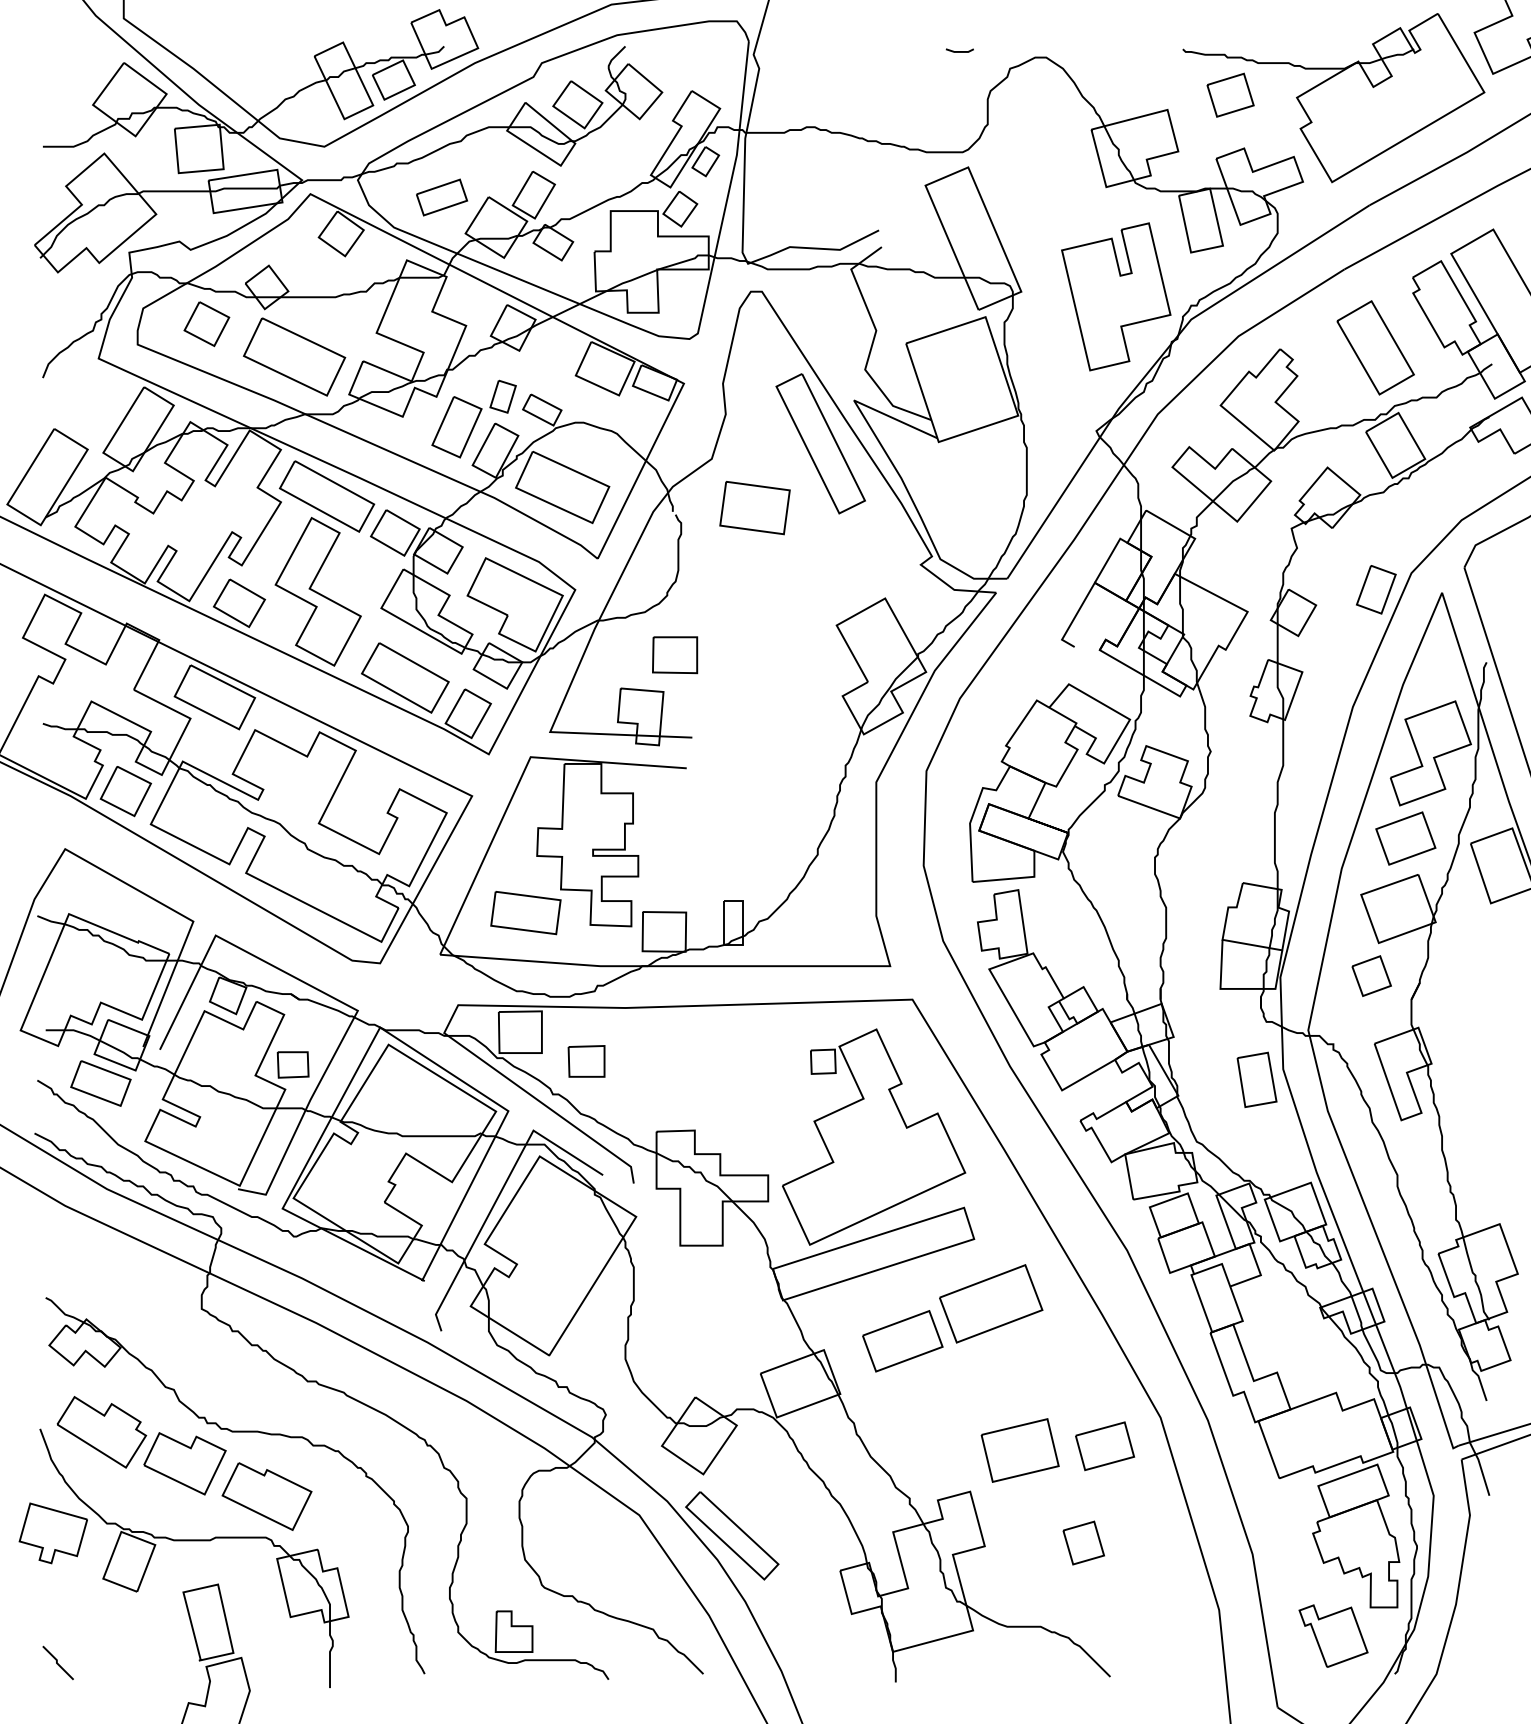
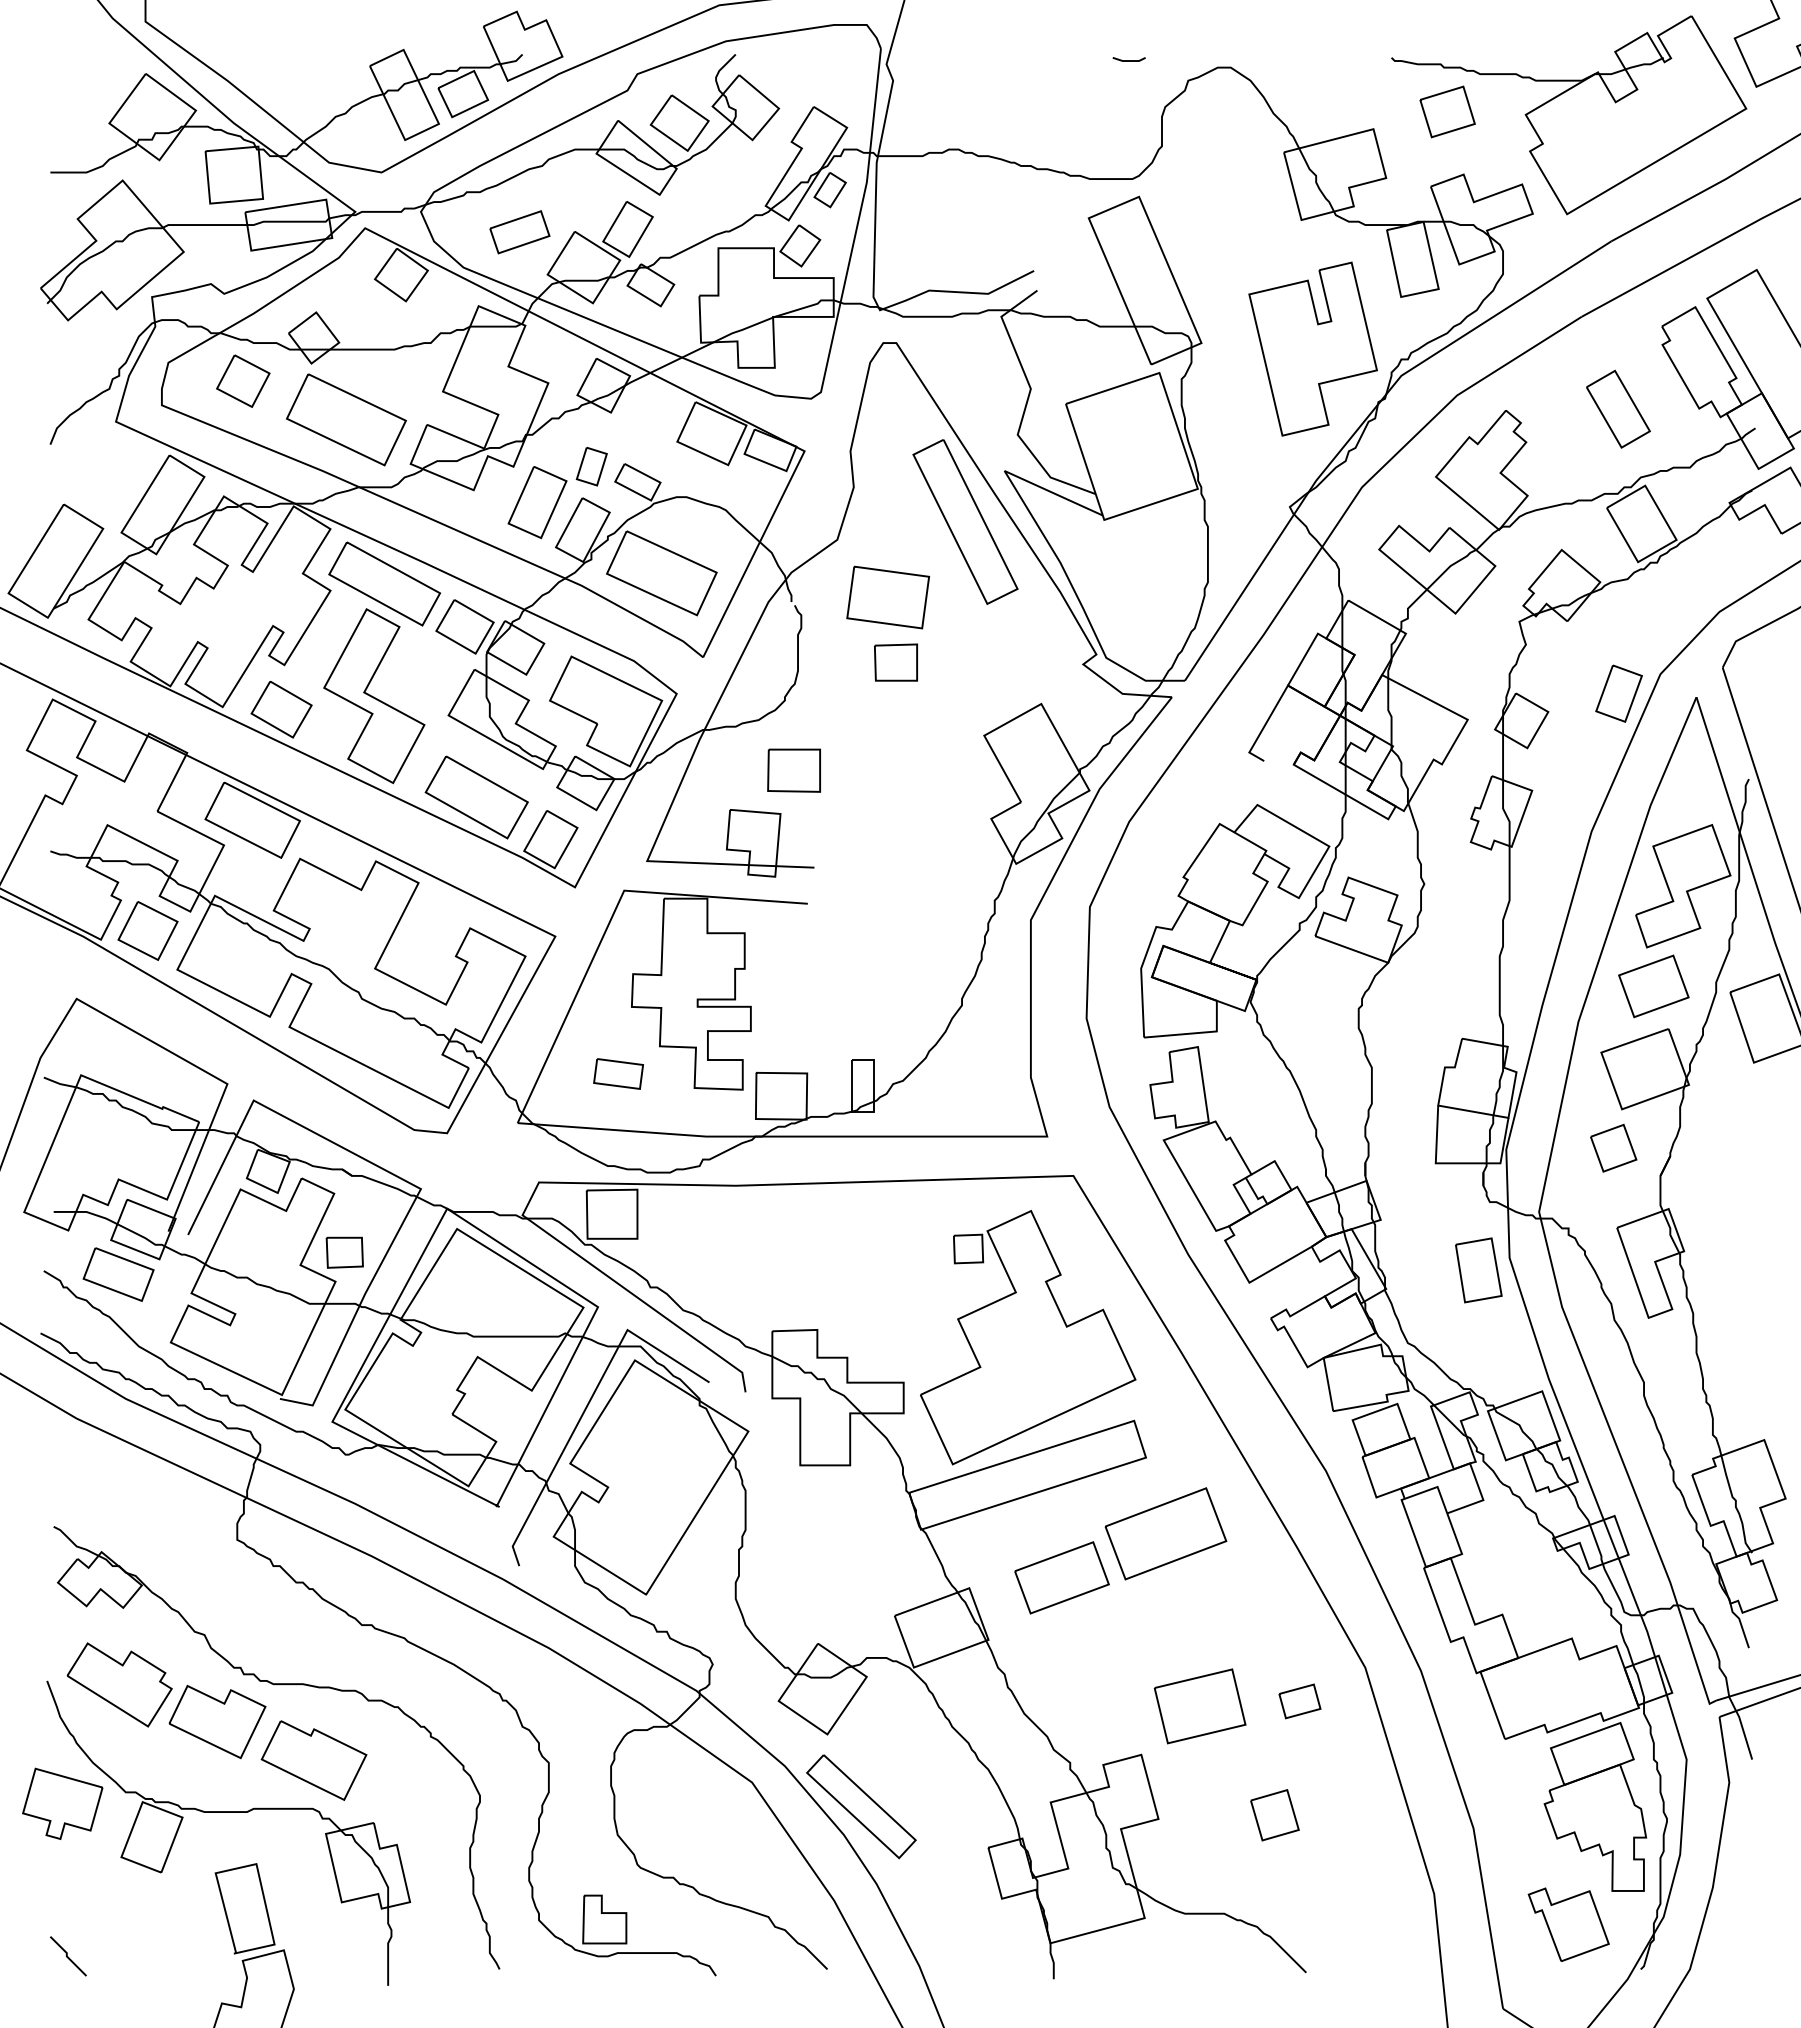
part: (1375, 348) -> (1618, 409), size x0.7
part: (525, 912) -> (618, 1073), size x0.6
part: (586, 1061) -> (895, 662), moved
part: (1104, 1446) -> (1299, 1701), size x0.6

